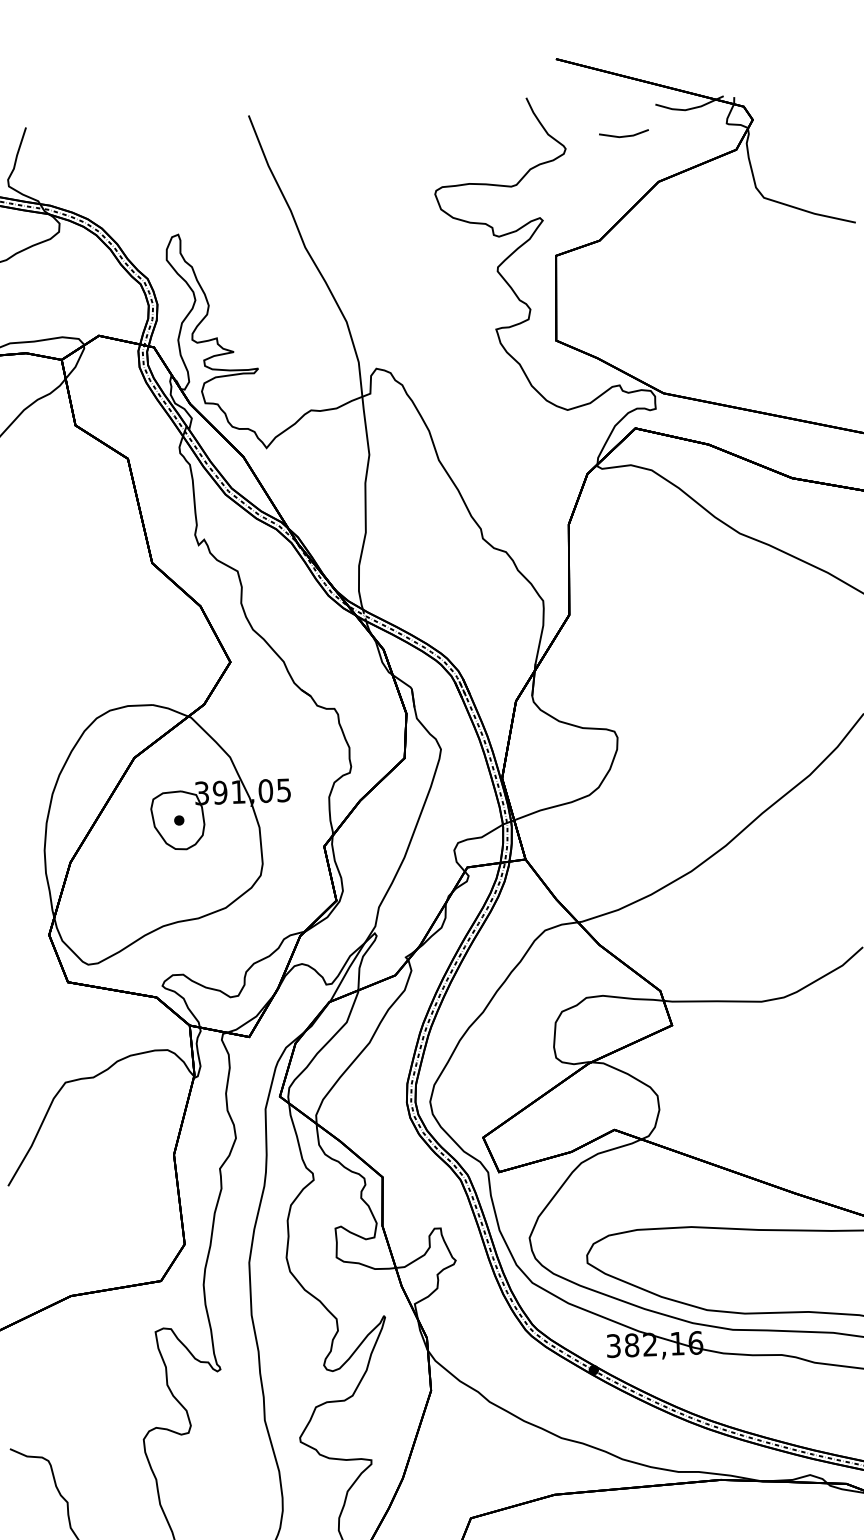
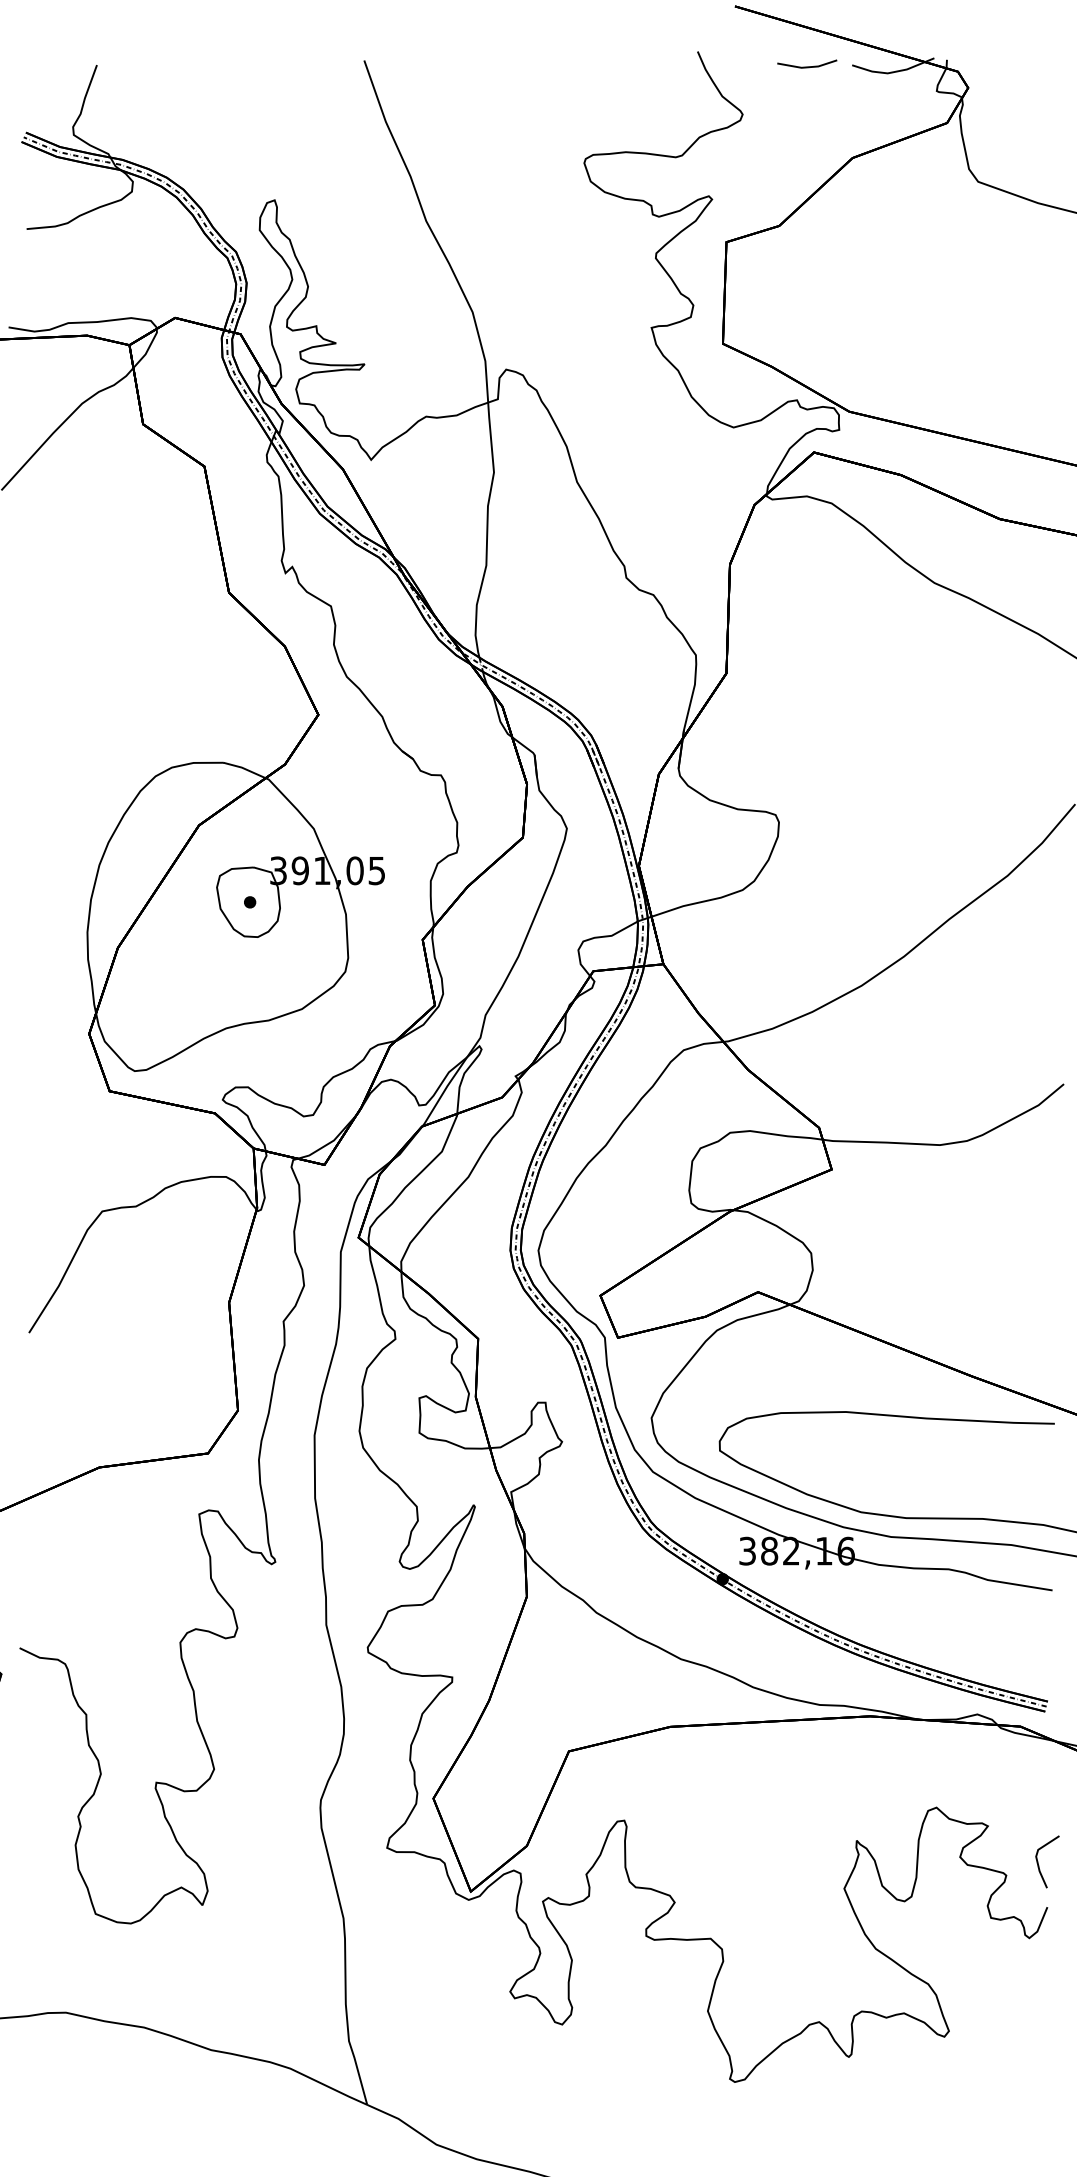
line: (624, 135) -> (807, 66), moved

